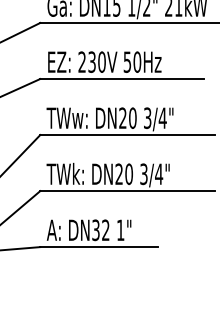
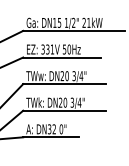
text: (91, 62) -> (47, 49), 230V -> 331V
text: (120, 230) -> (61, 129), 1" -> 0"

